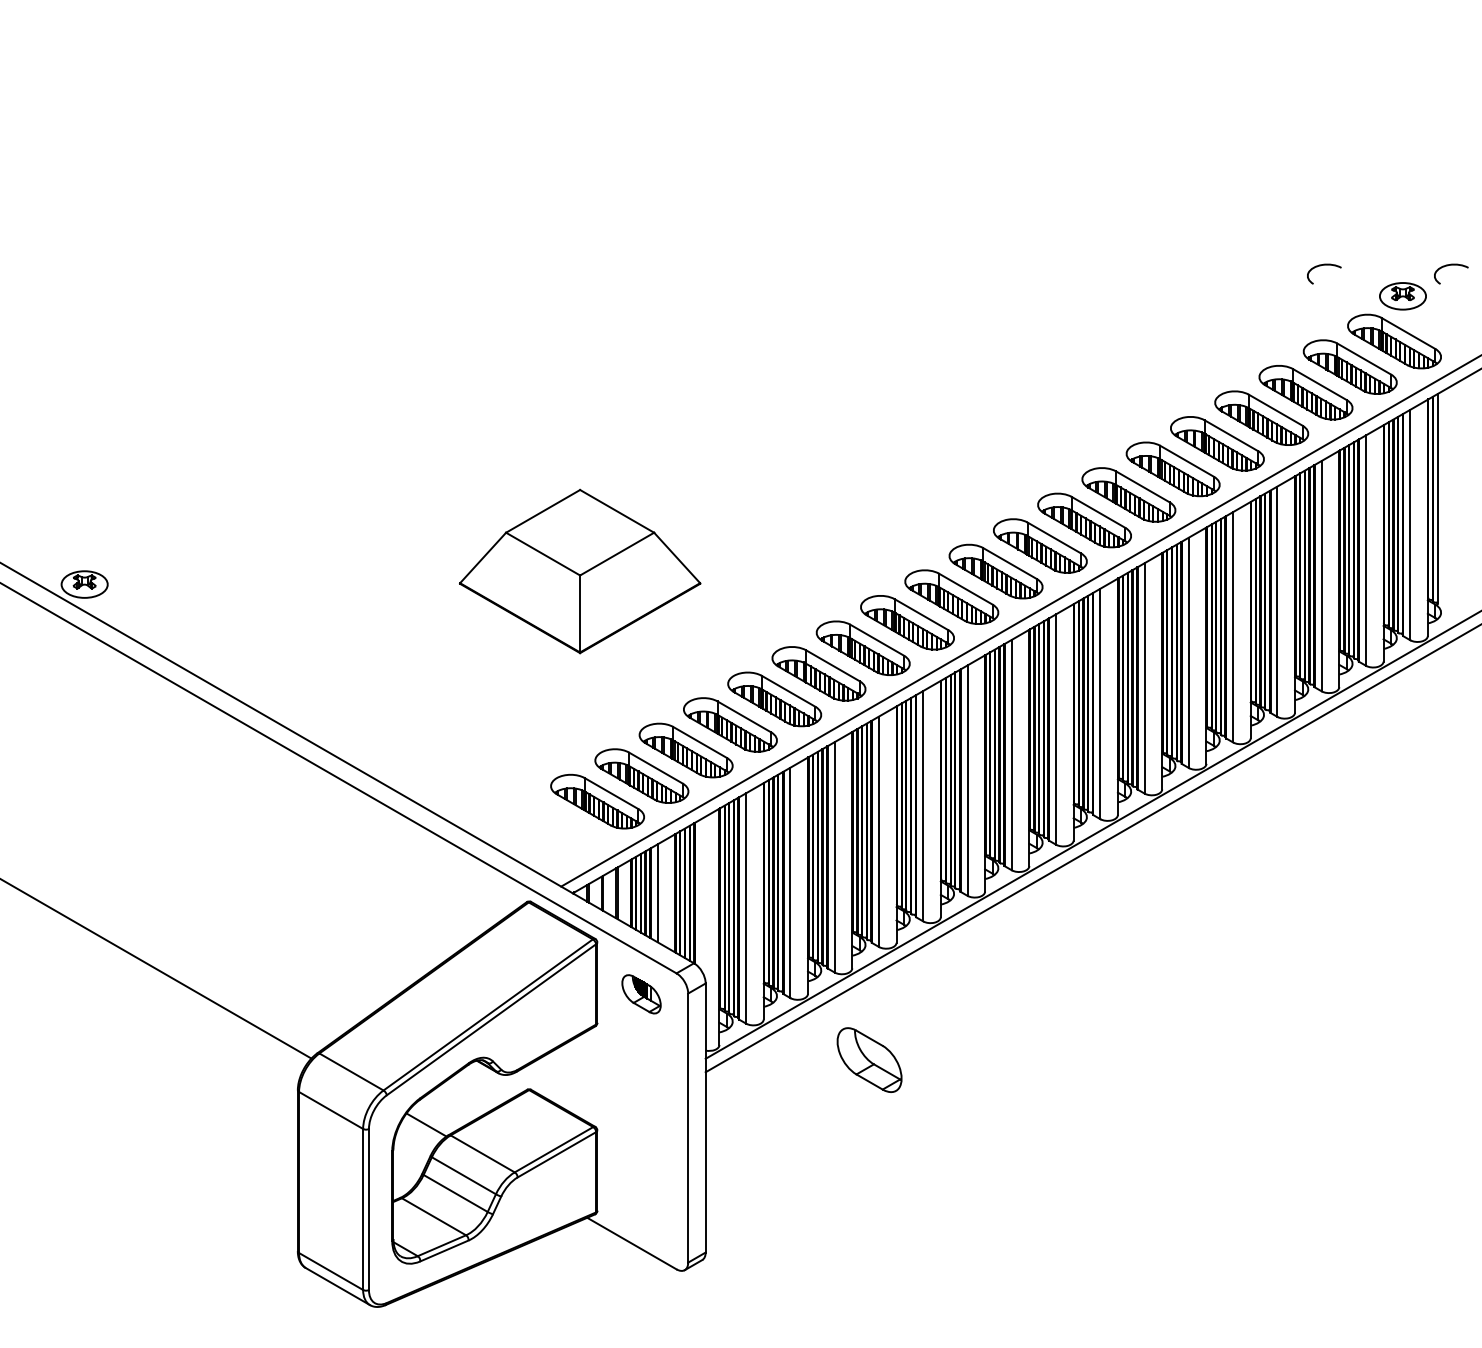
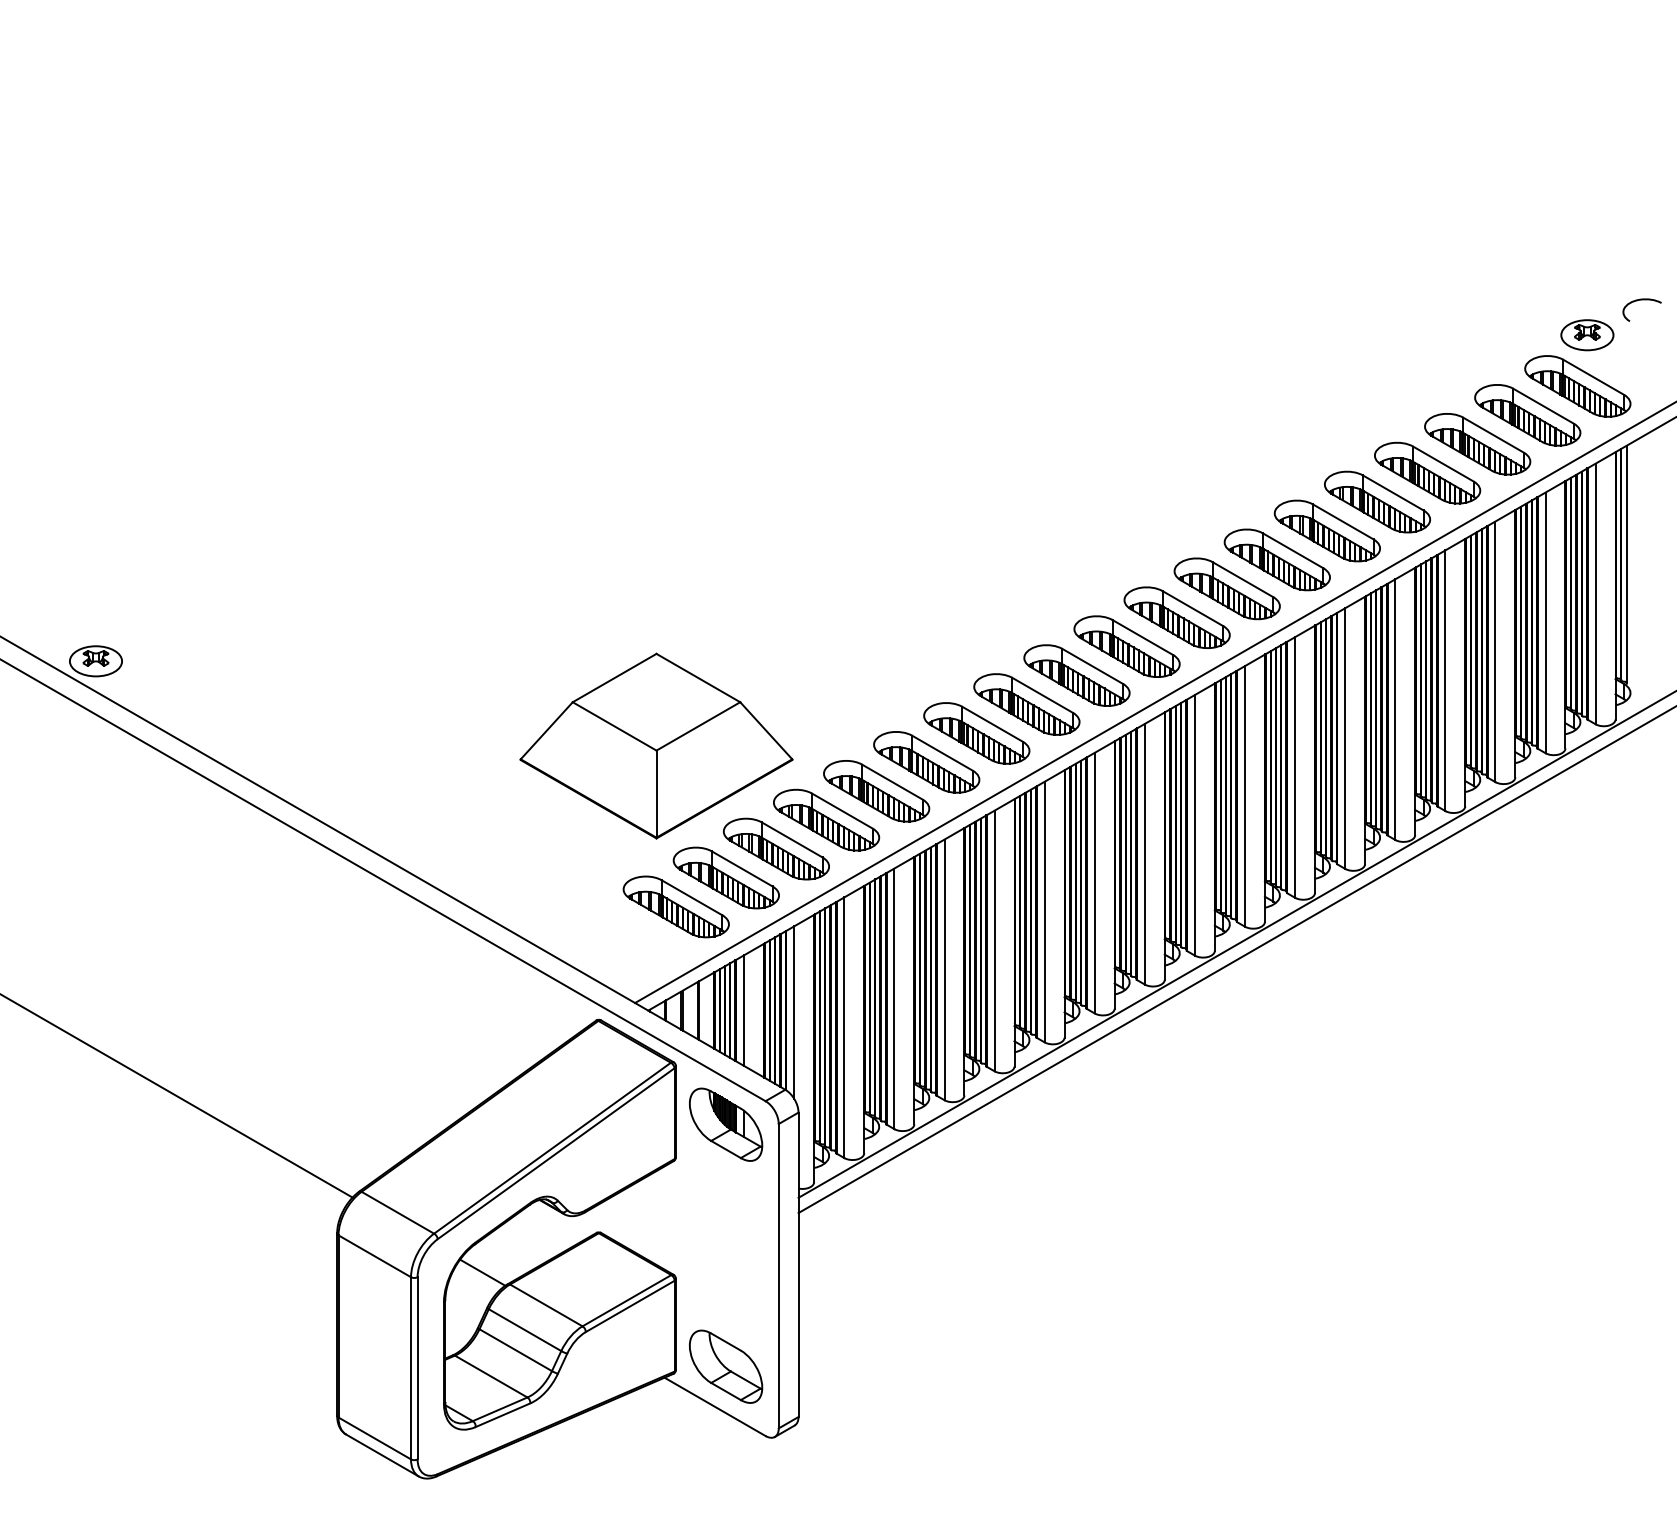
curve: (1324, 265) -> (1498, 300), removed
part: (580, 571) -> (656, 746), moved
line: (701, 894) -> (793, 1011), added
part: (641, 994) -> (725, 1125), size x1.67
part: (869, 1059) -> (725, 1366), moved

